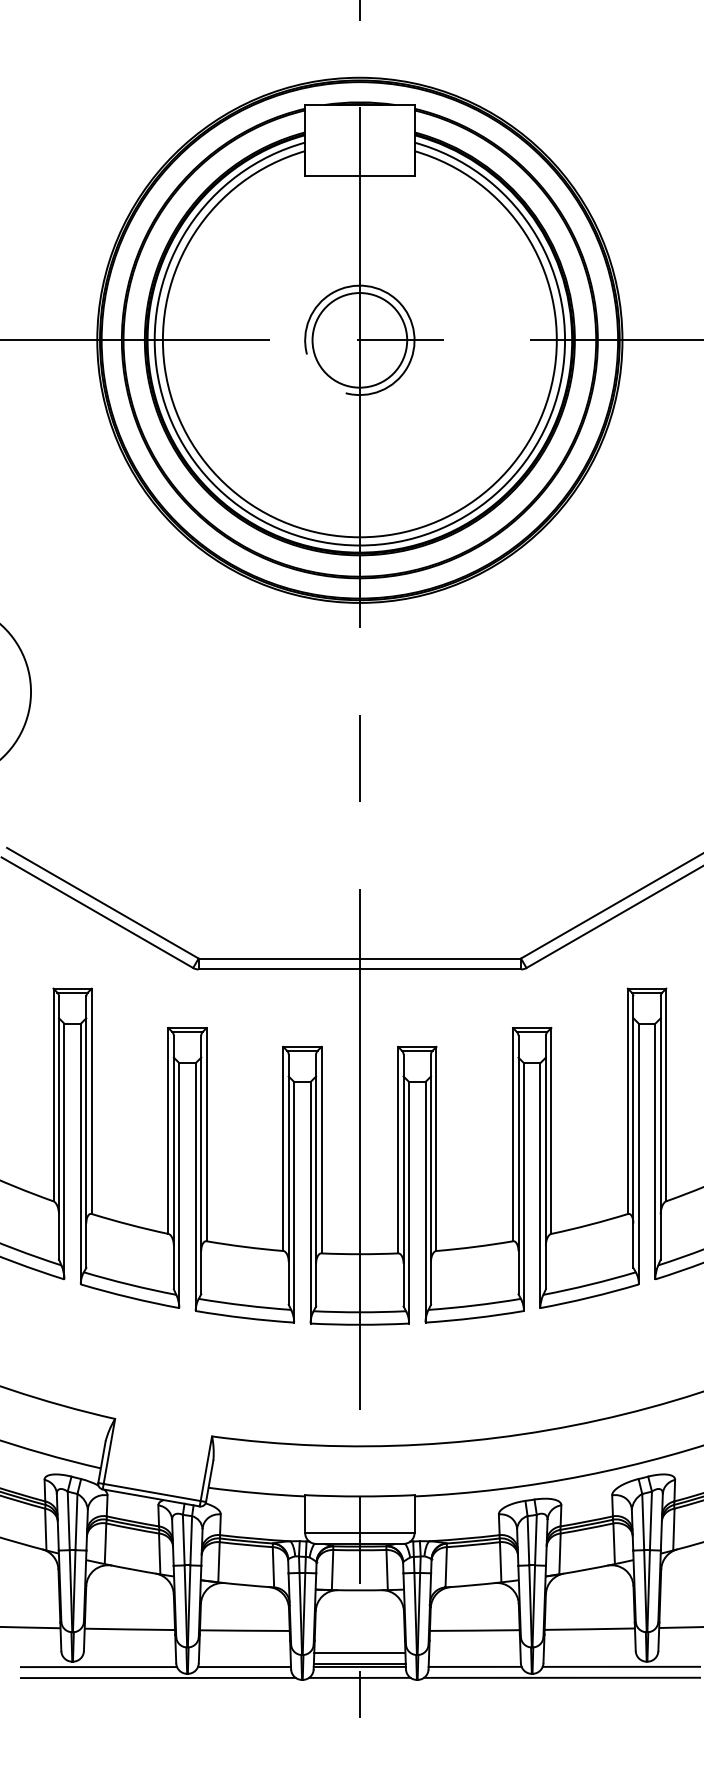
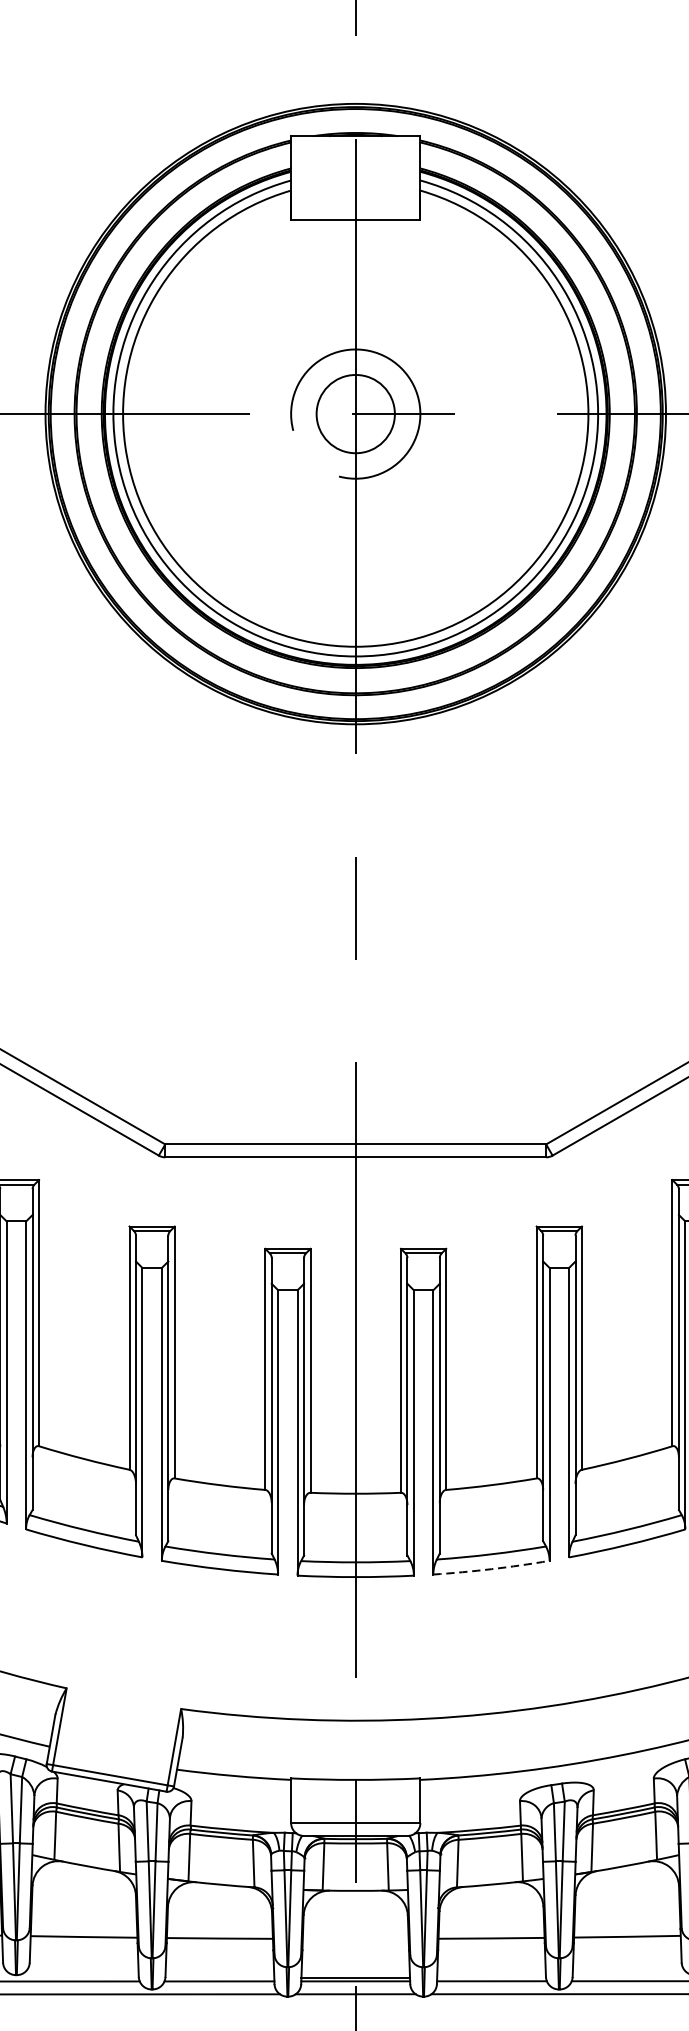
circle: (359, 340) -> (355, 414), size x0.7
arc: (474, 1318) -> (491, 1569), solid -> dashed
line: (359, 1653) -> (355, 1965), removed

